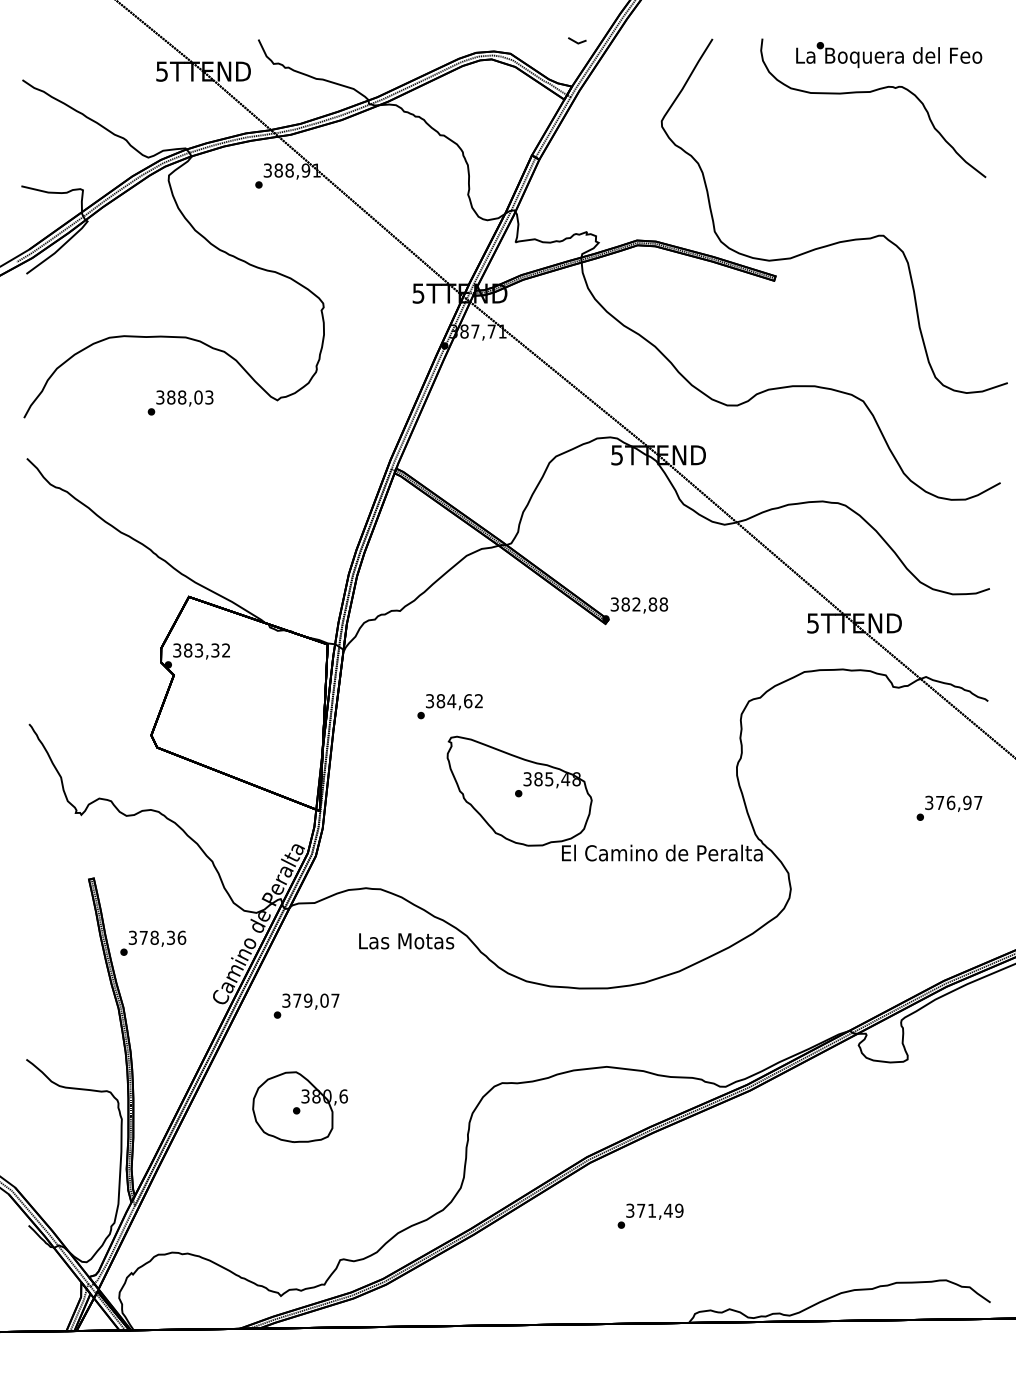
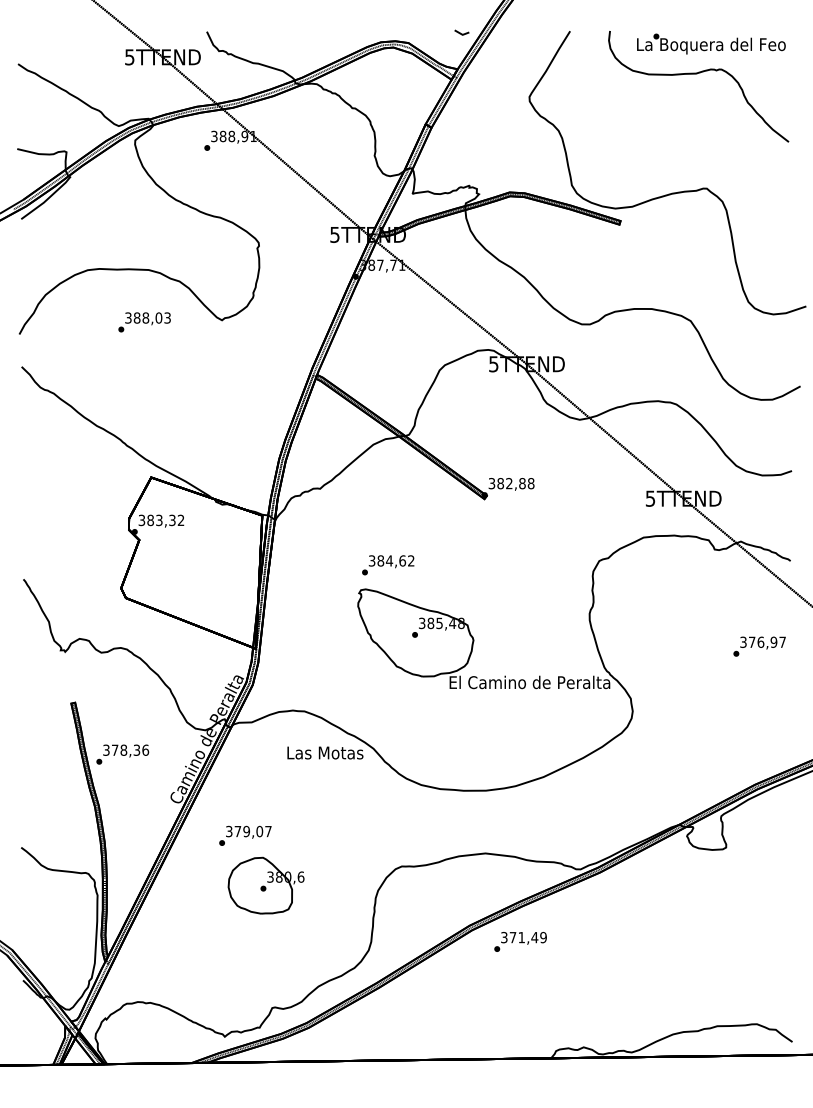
text: (450, 706) -> (388, 565), moved
text: (306, 1005) -> (245, 835), moved
part: (299, 1106) -> (265, 885), moved
text: (650, 1215) -> (520, 941), moved

